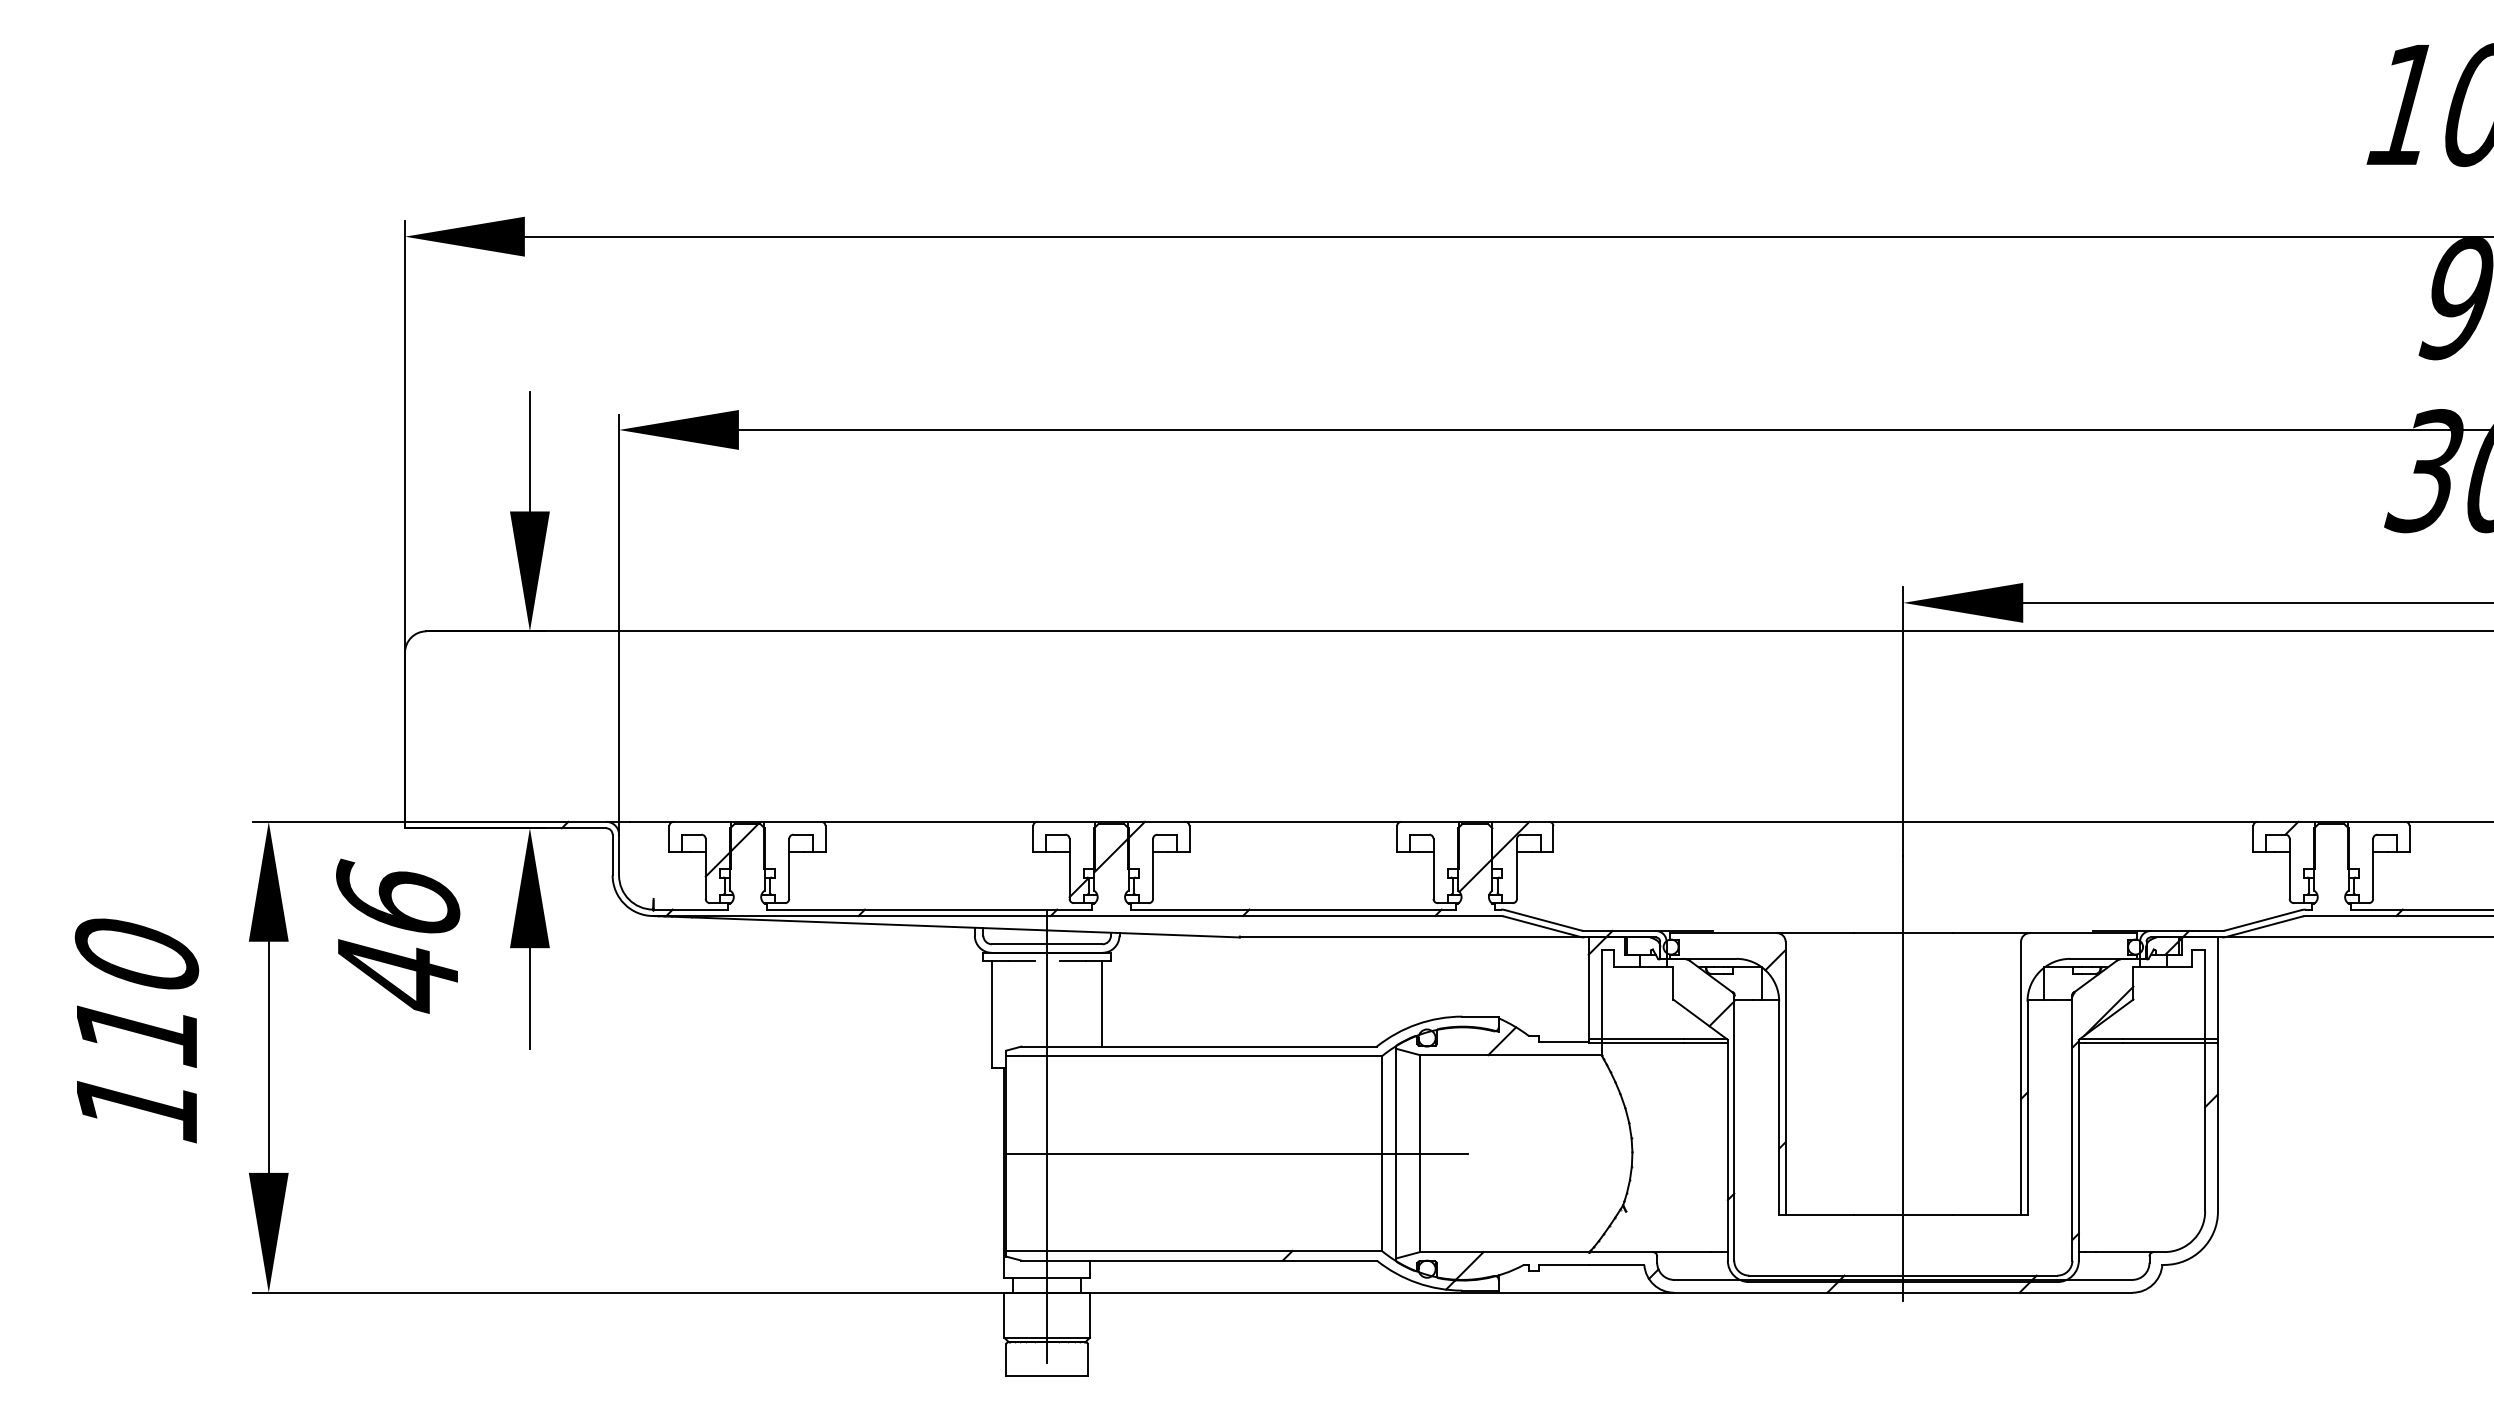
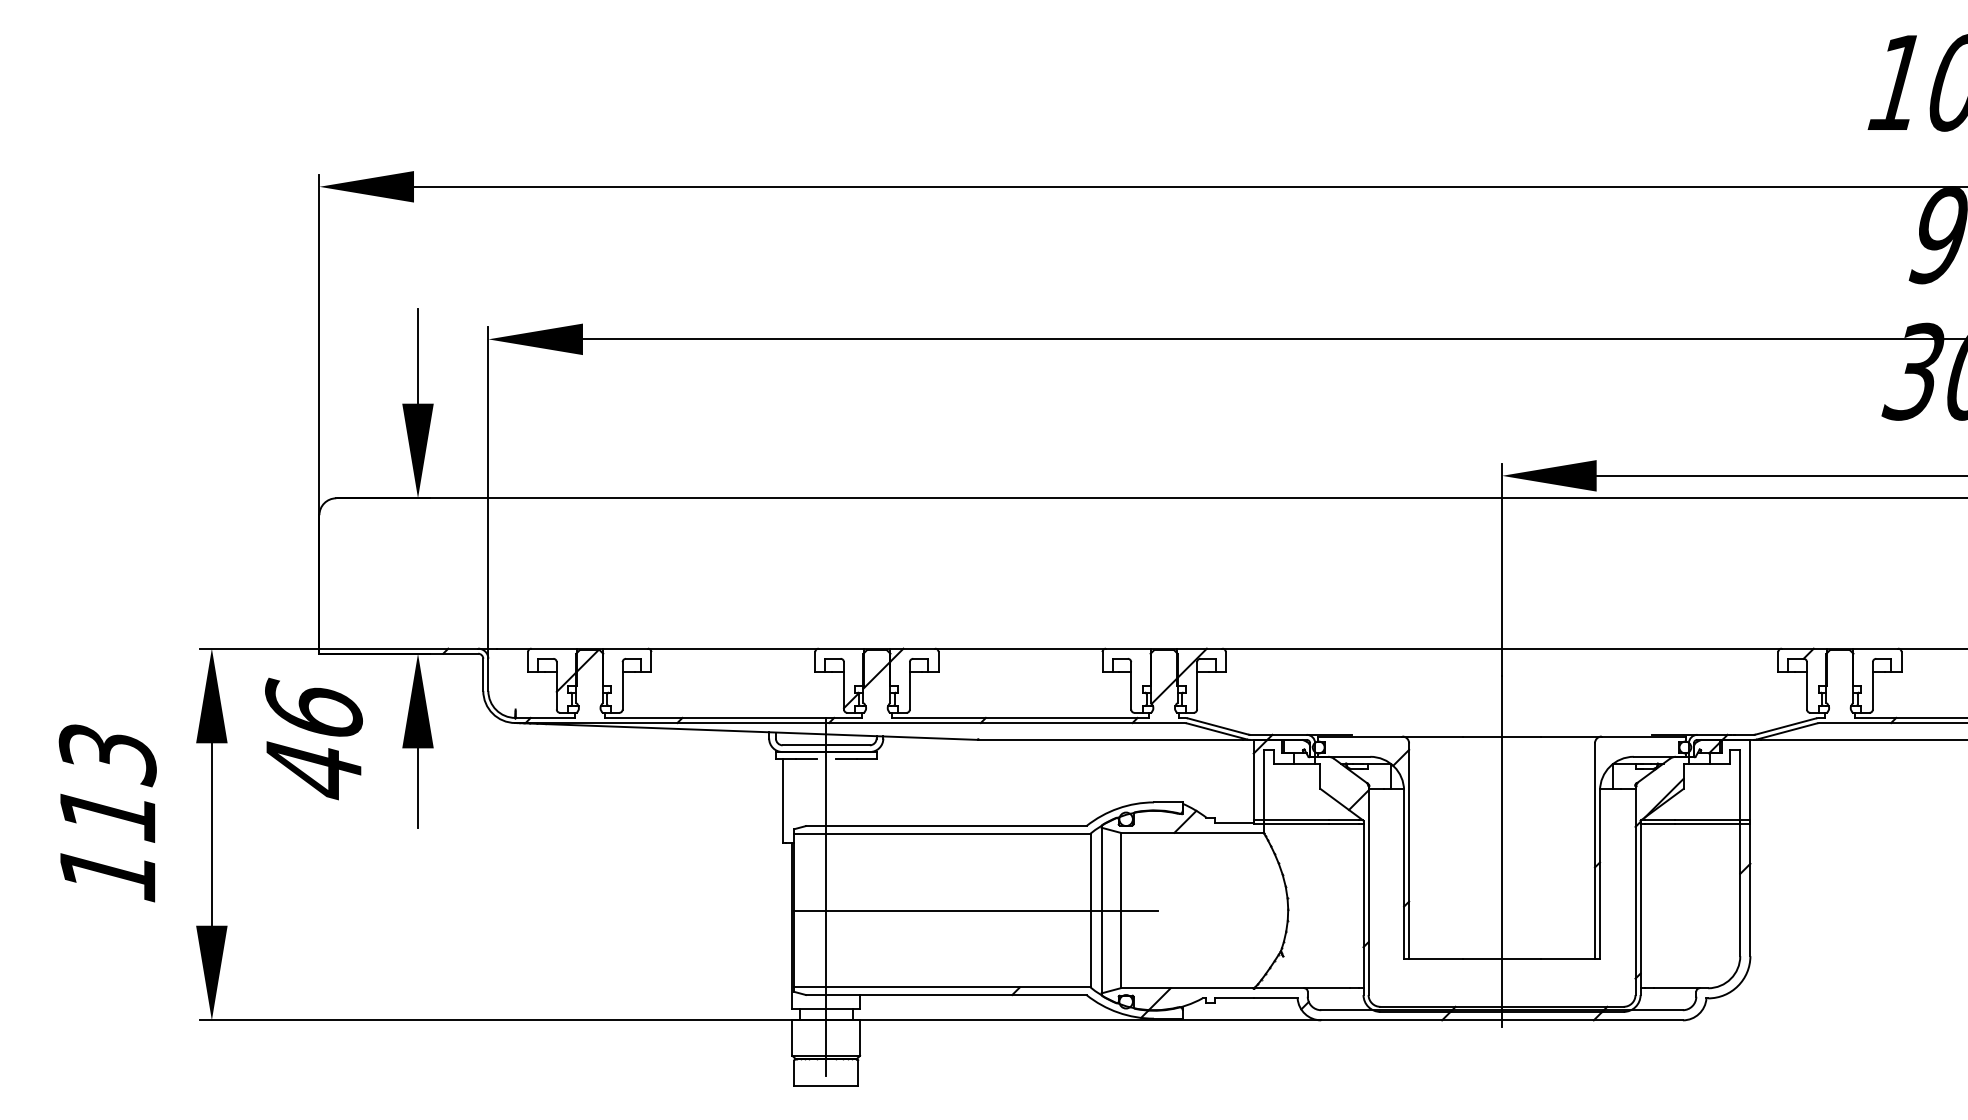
text: (136, 957) -> (107, 755), 110 -> 113
line: (1101, 1003) -> (869, 792), removed

